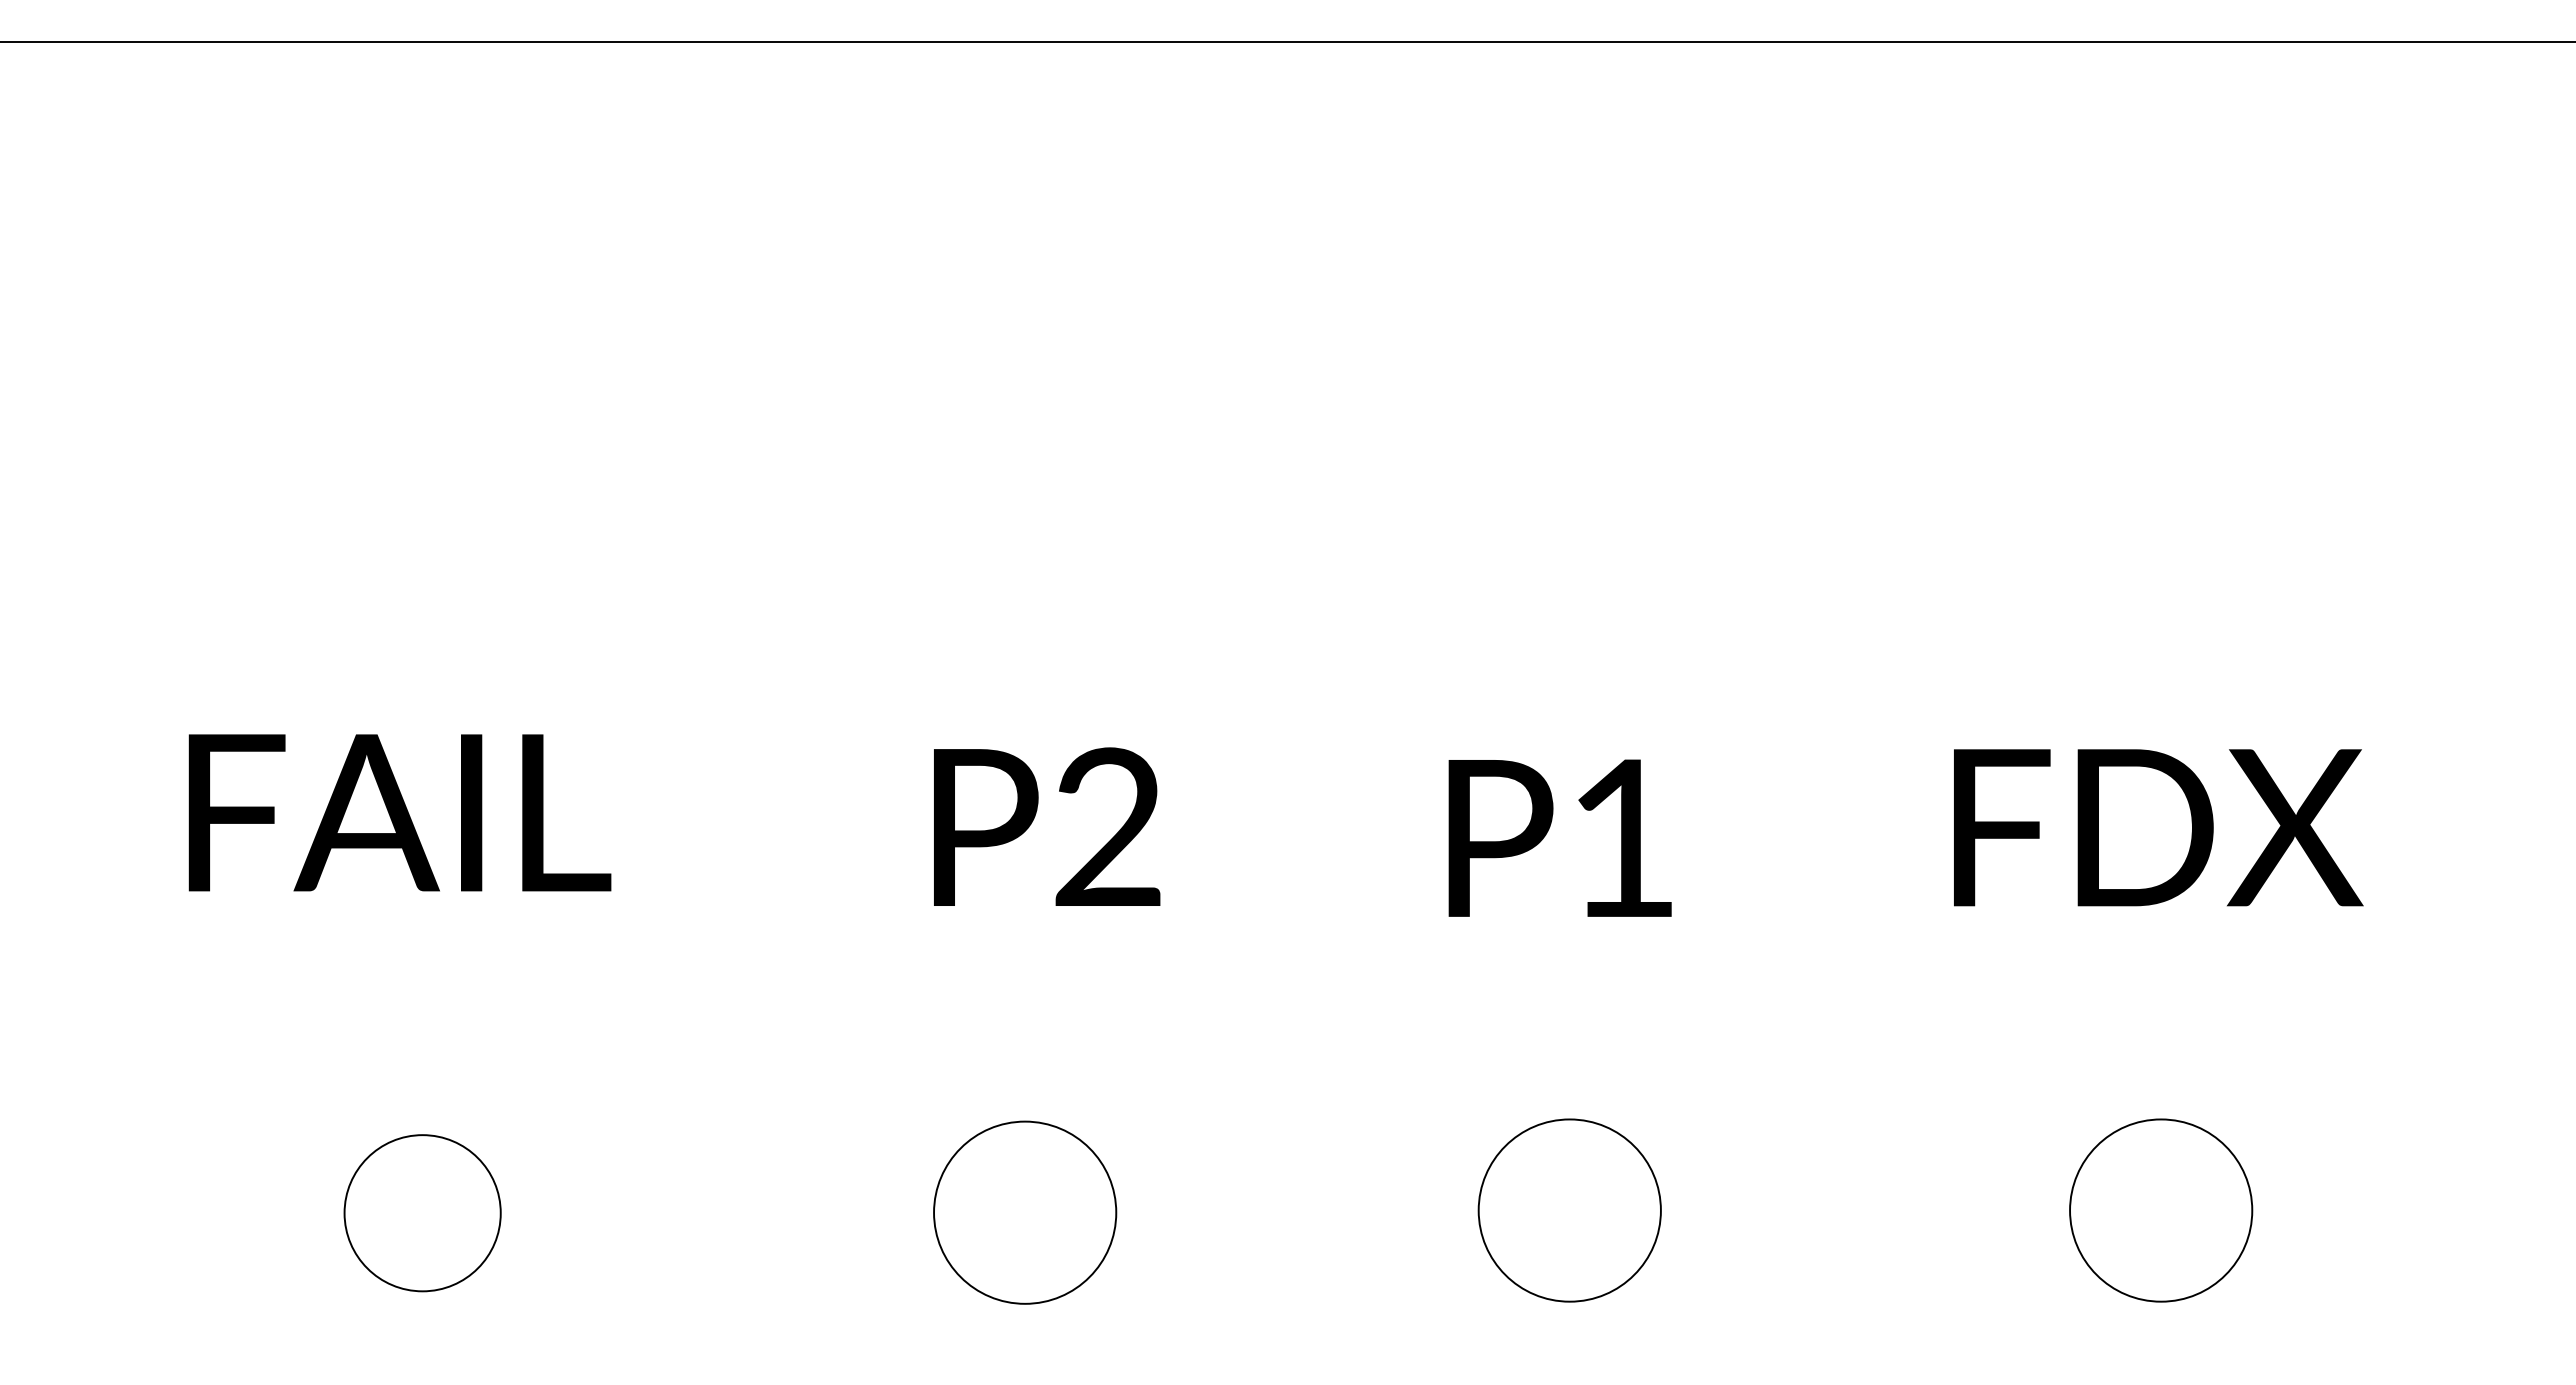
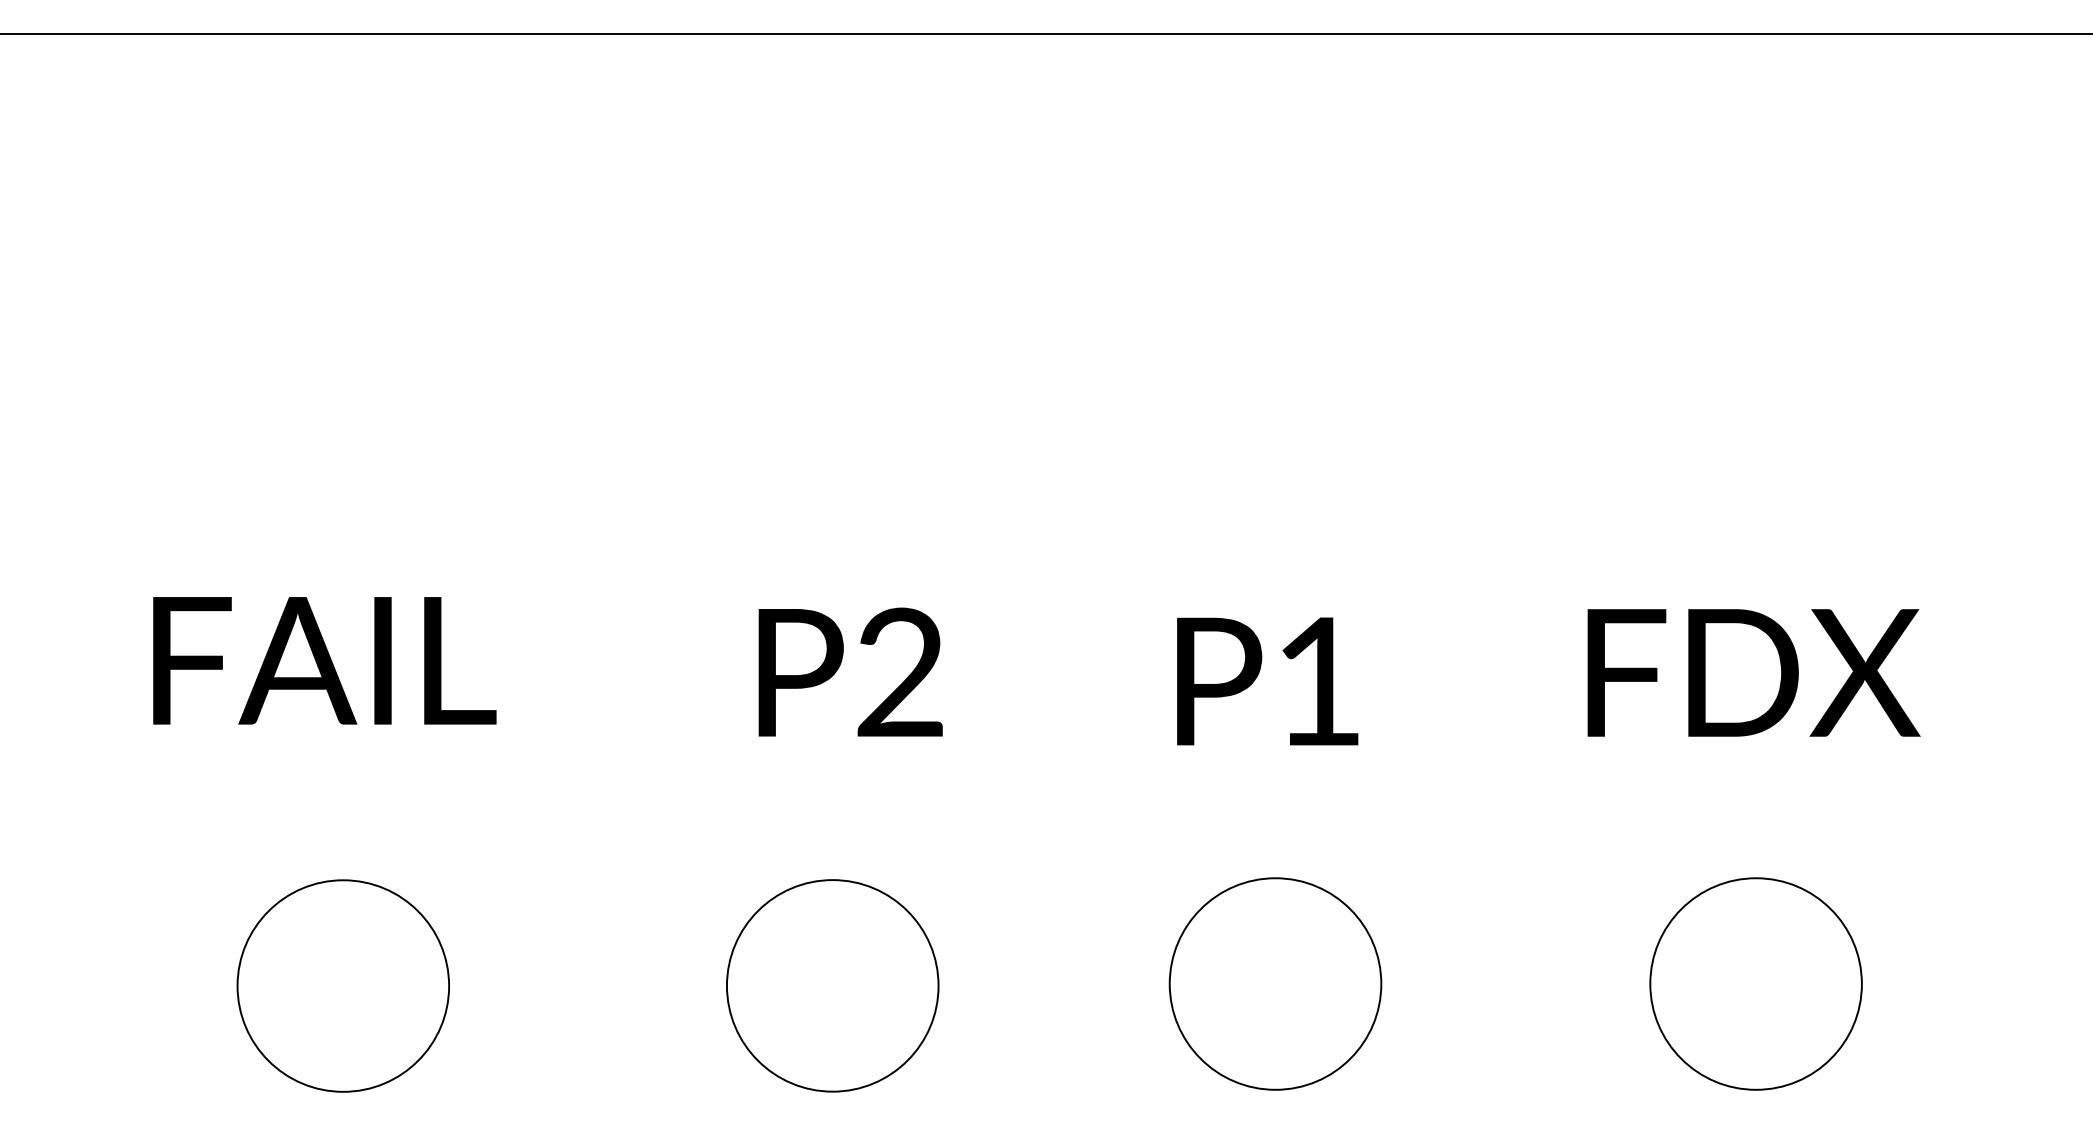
circle: (1569, 1210) -> (1275, 983), size x1.43
circle: (2160, 1210) -> (1755, 983), size x1.43
circle: (1025, 1212) -> (833, 985), size x1.43
circle: (422, 1213) -> (343, 986), size x1.67

